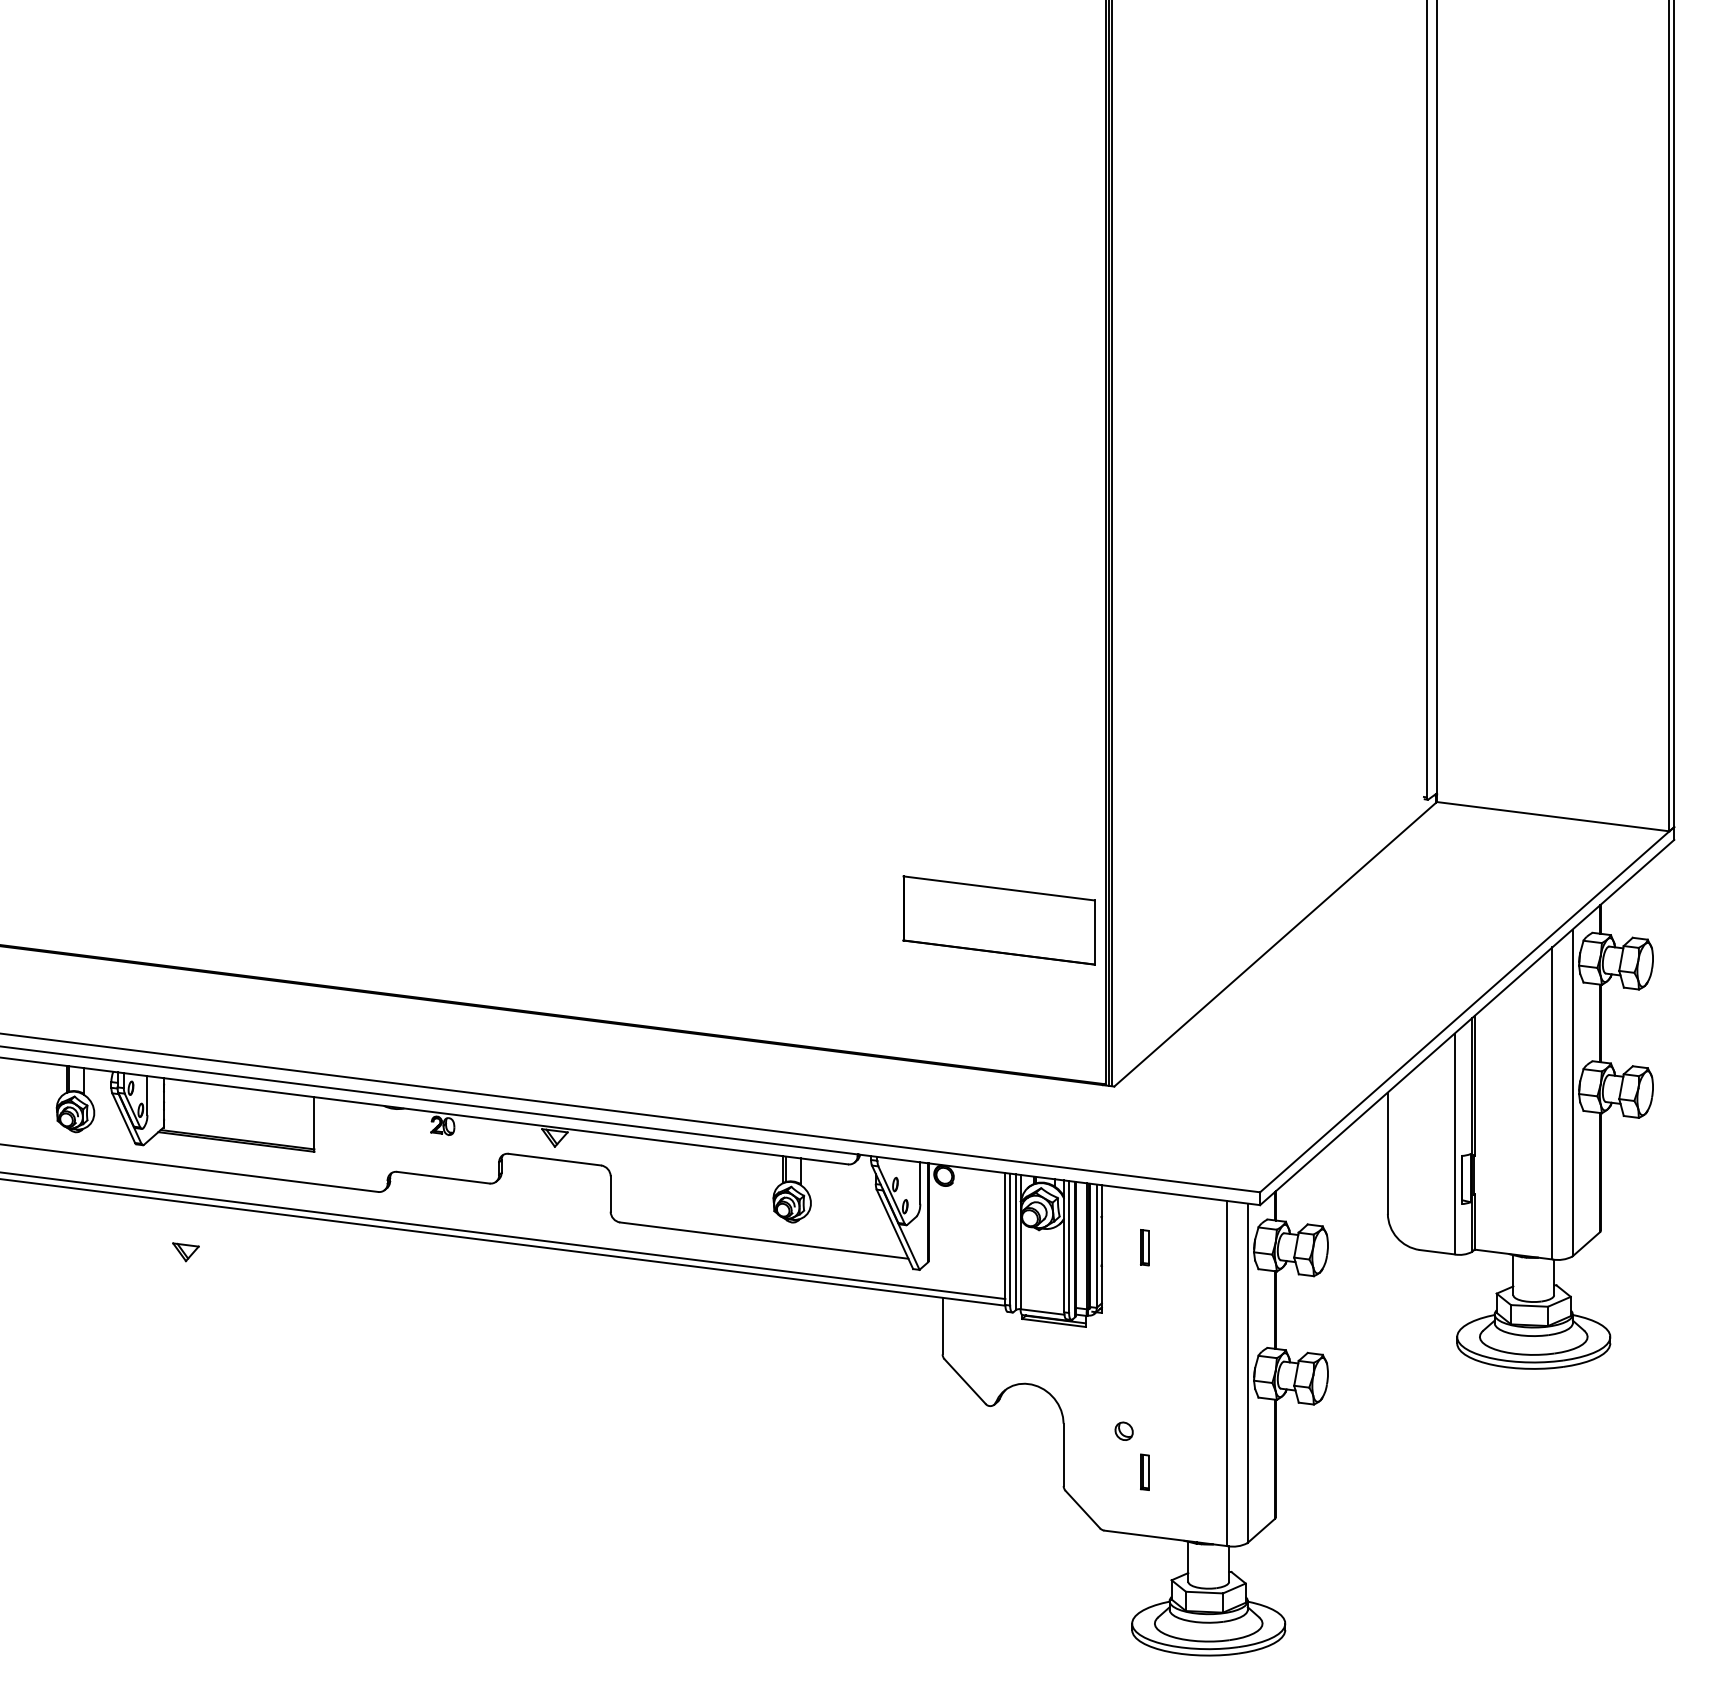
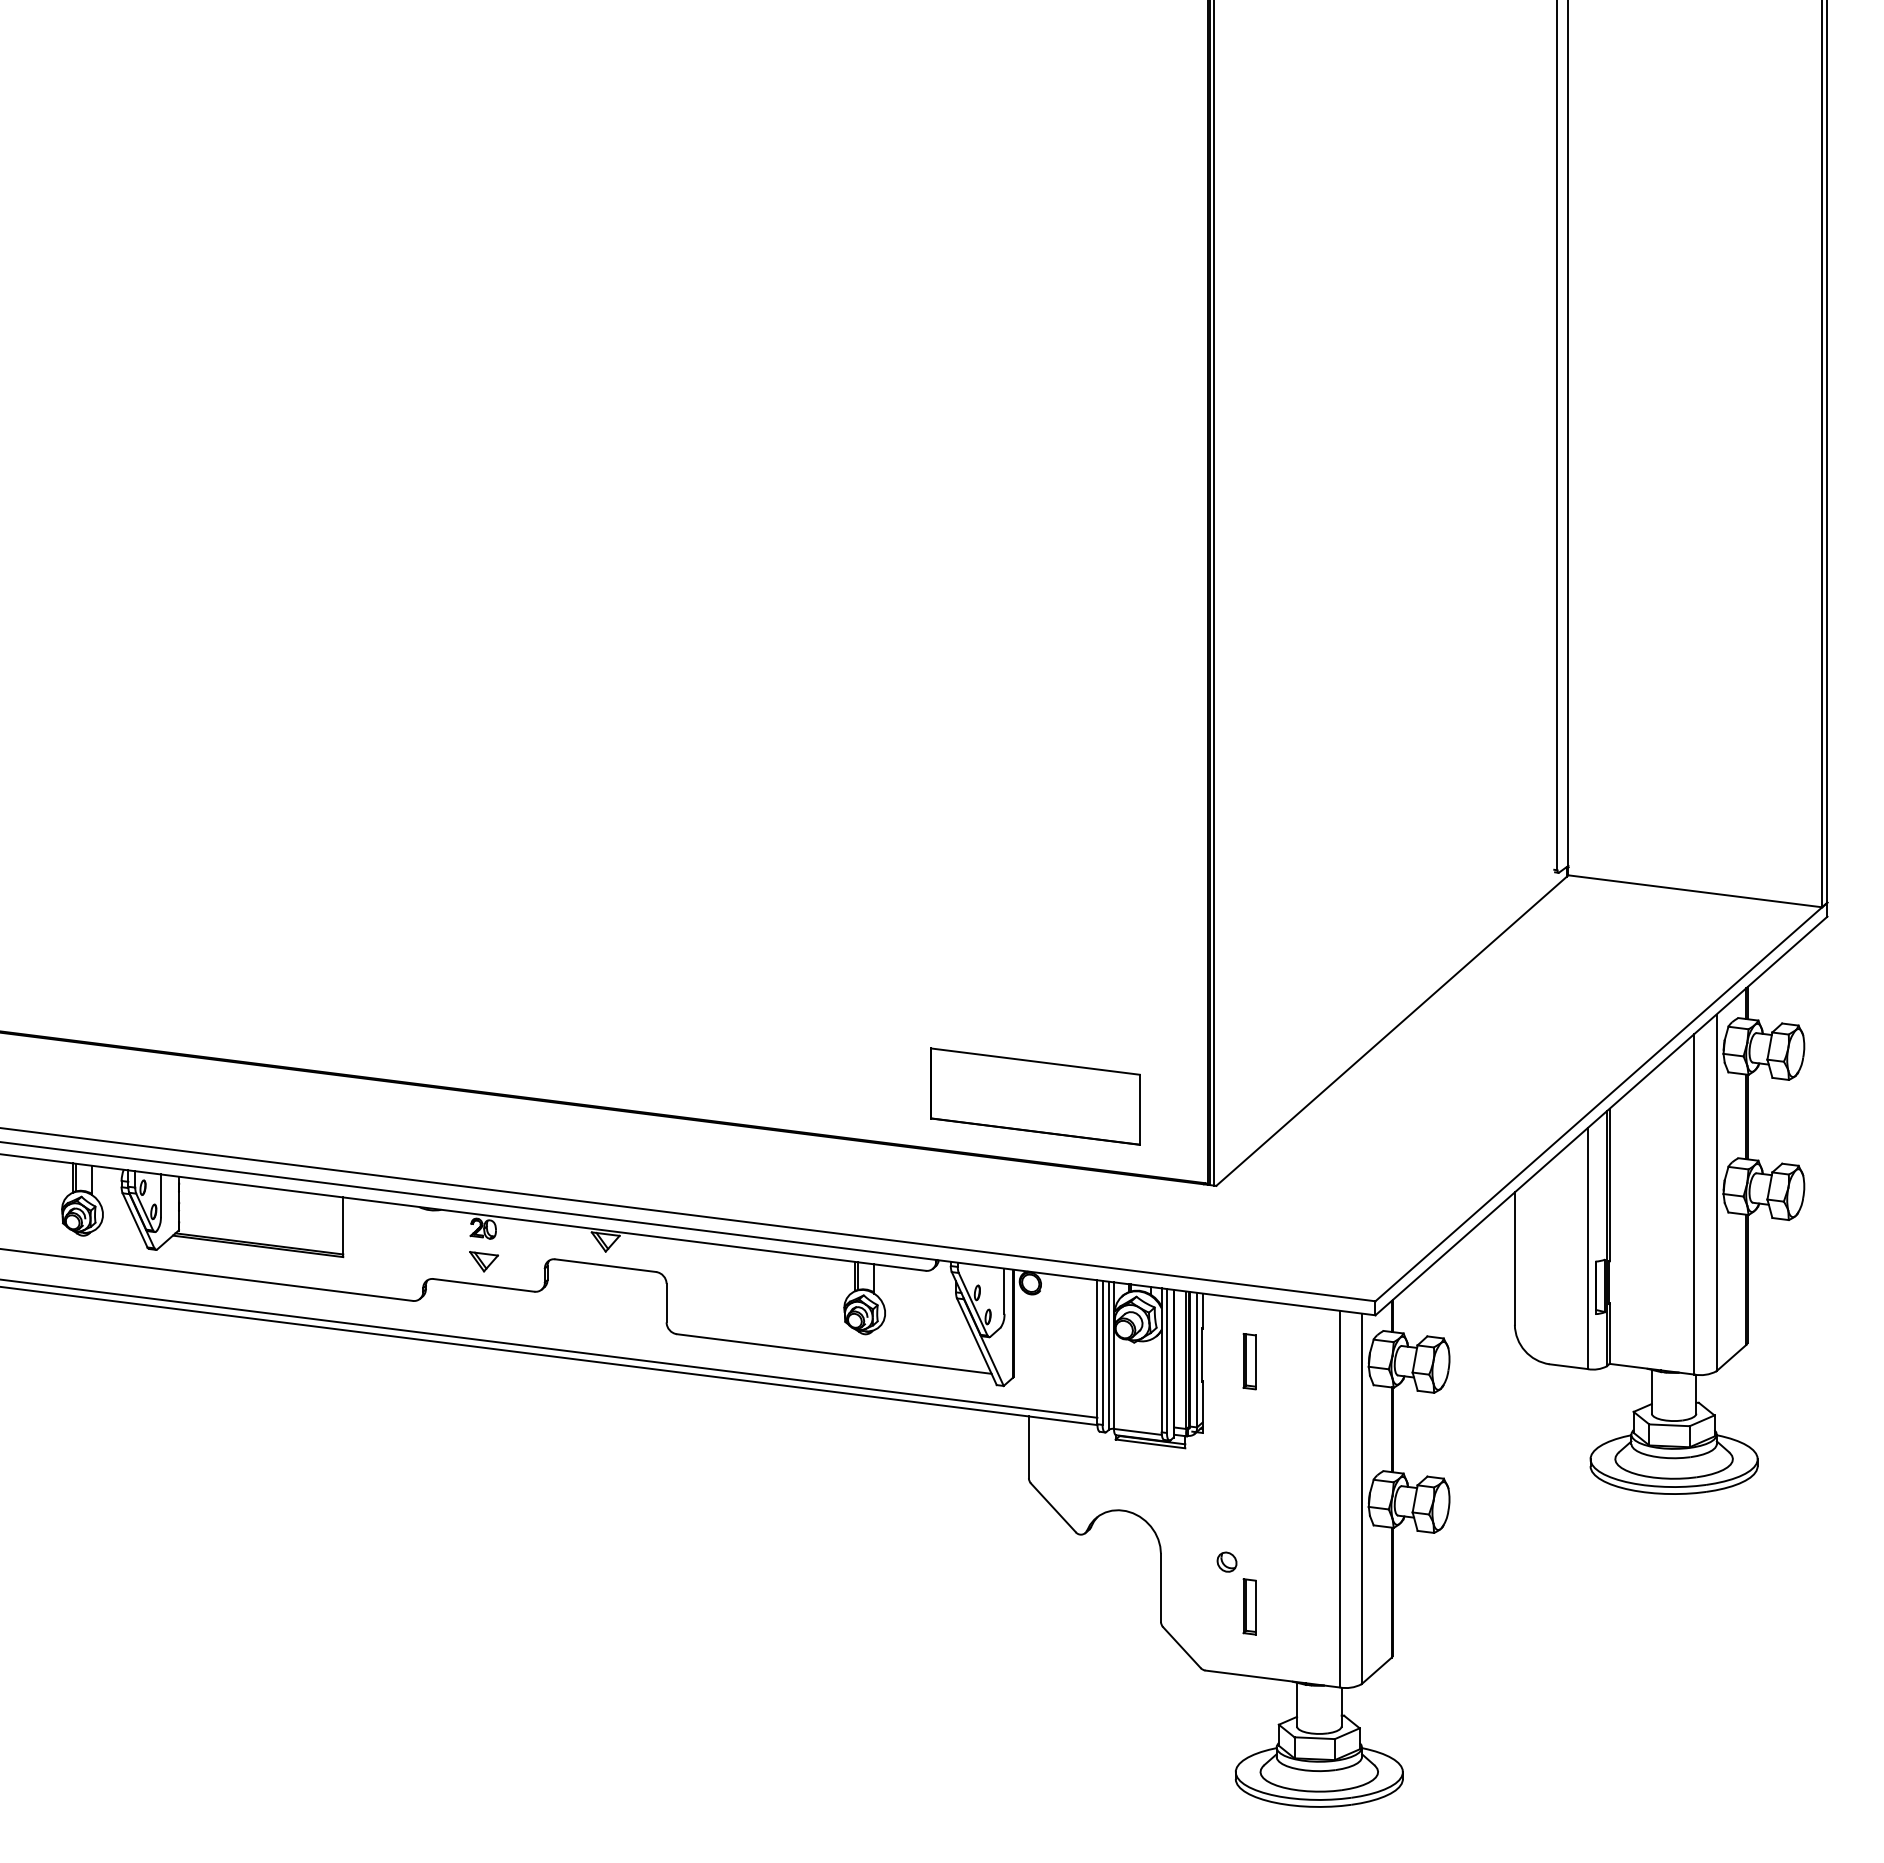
part: (999, 920) -> (1035, 1096), moved
part: (1144, 1247) -> (1249, 1361), size x1.43
part: (185, 1252) -> (483, 1261), moved
part: (1144, 1471) -> (1249, 1606), size x1.43

